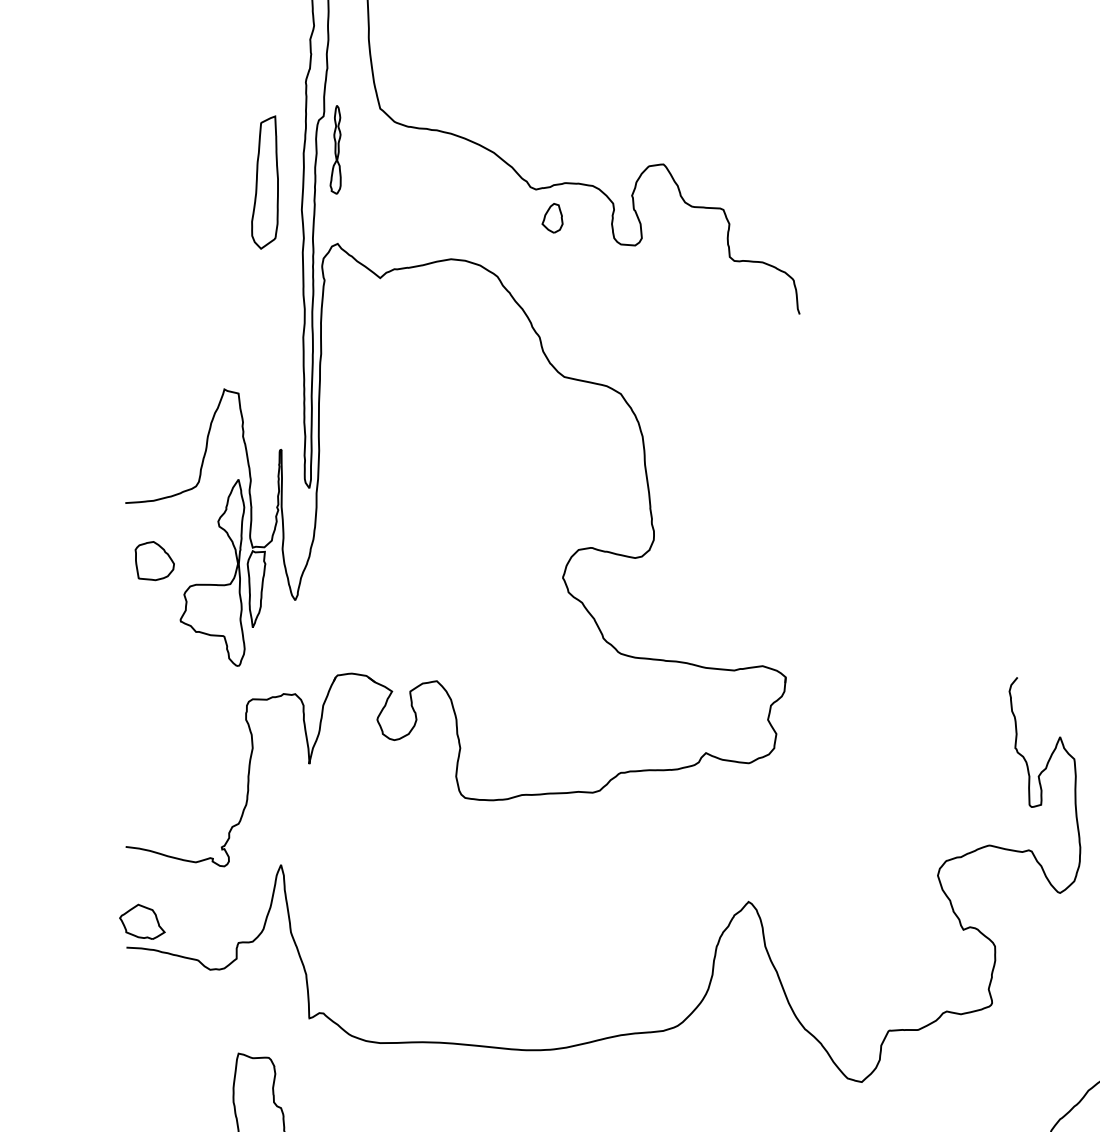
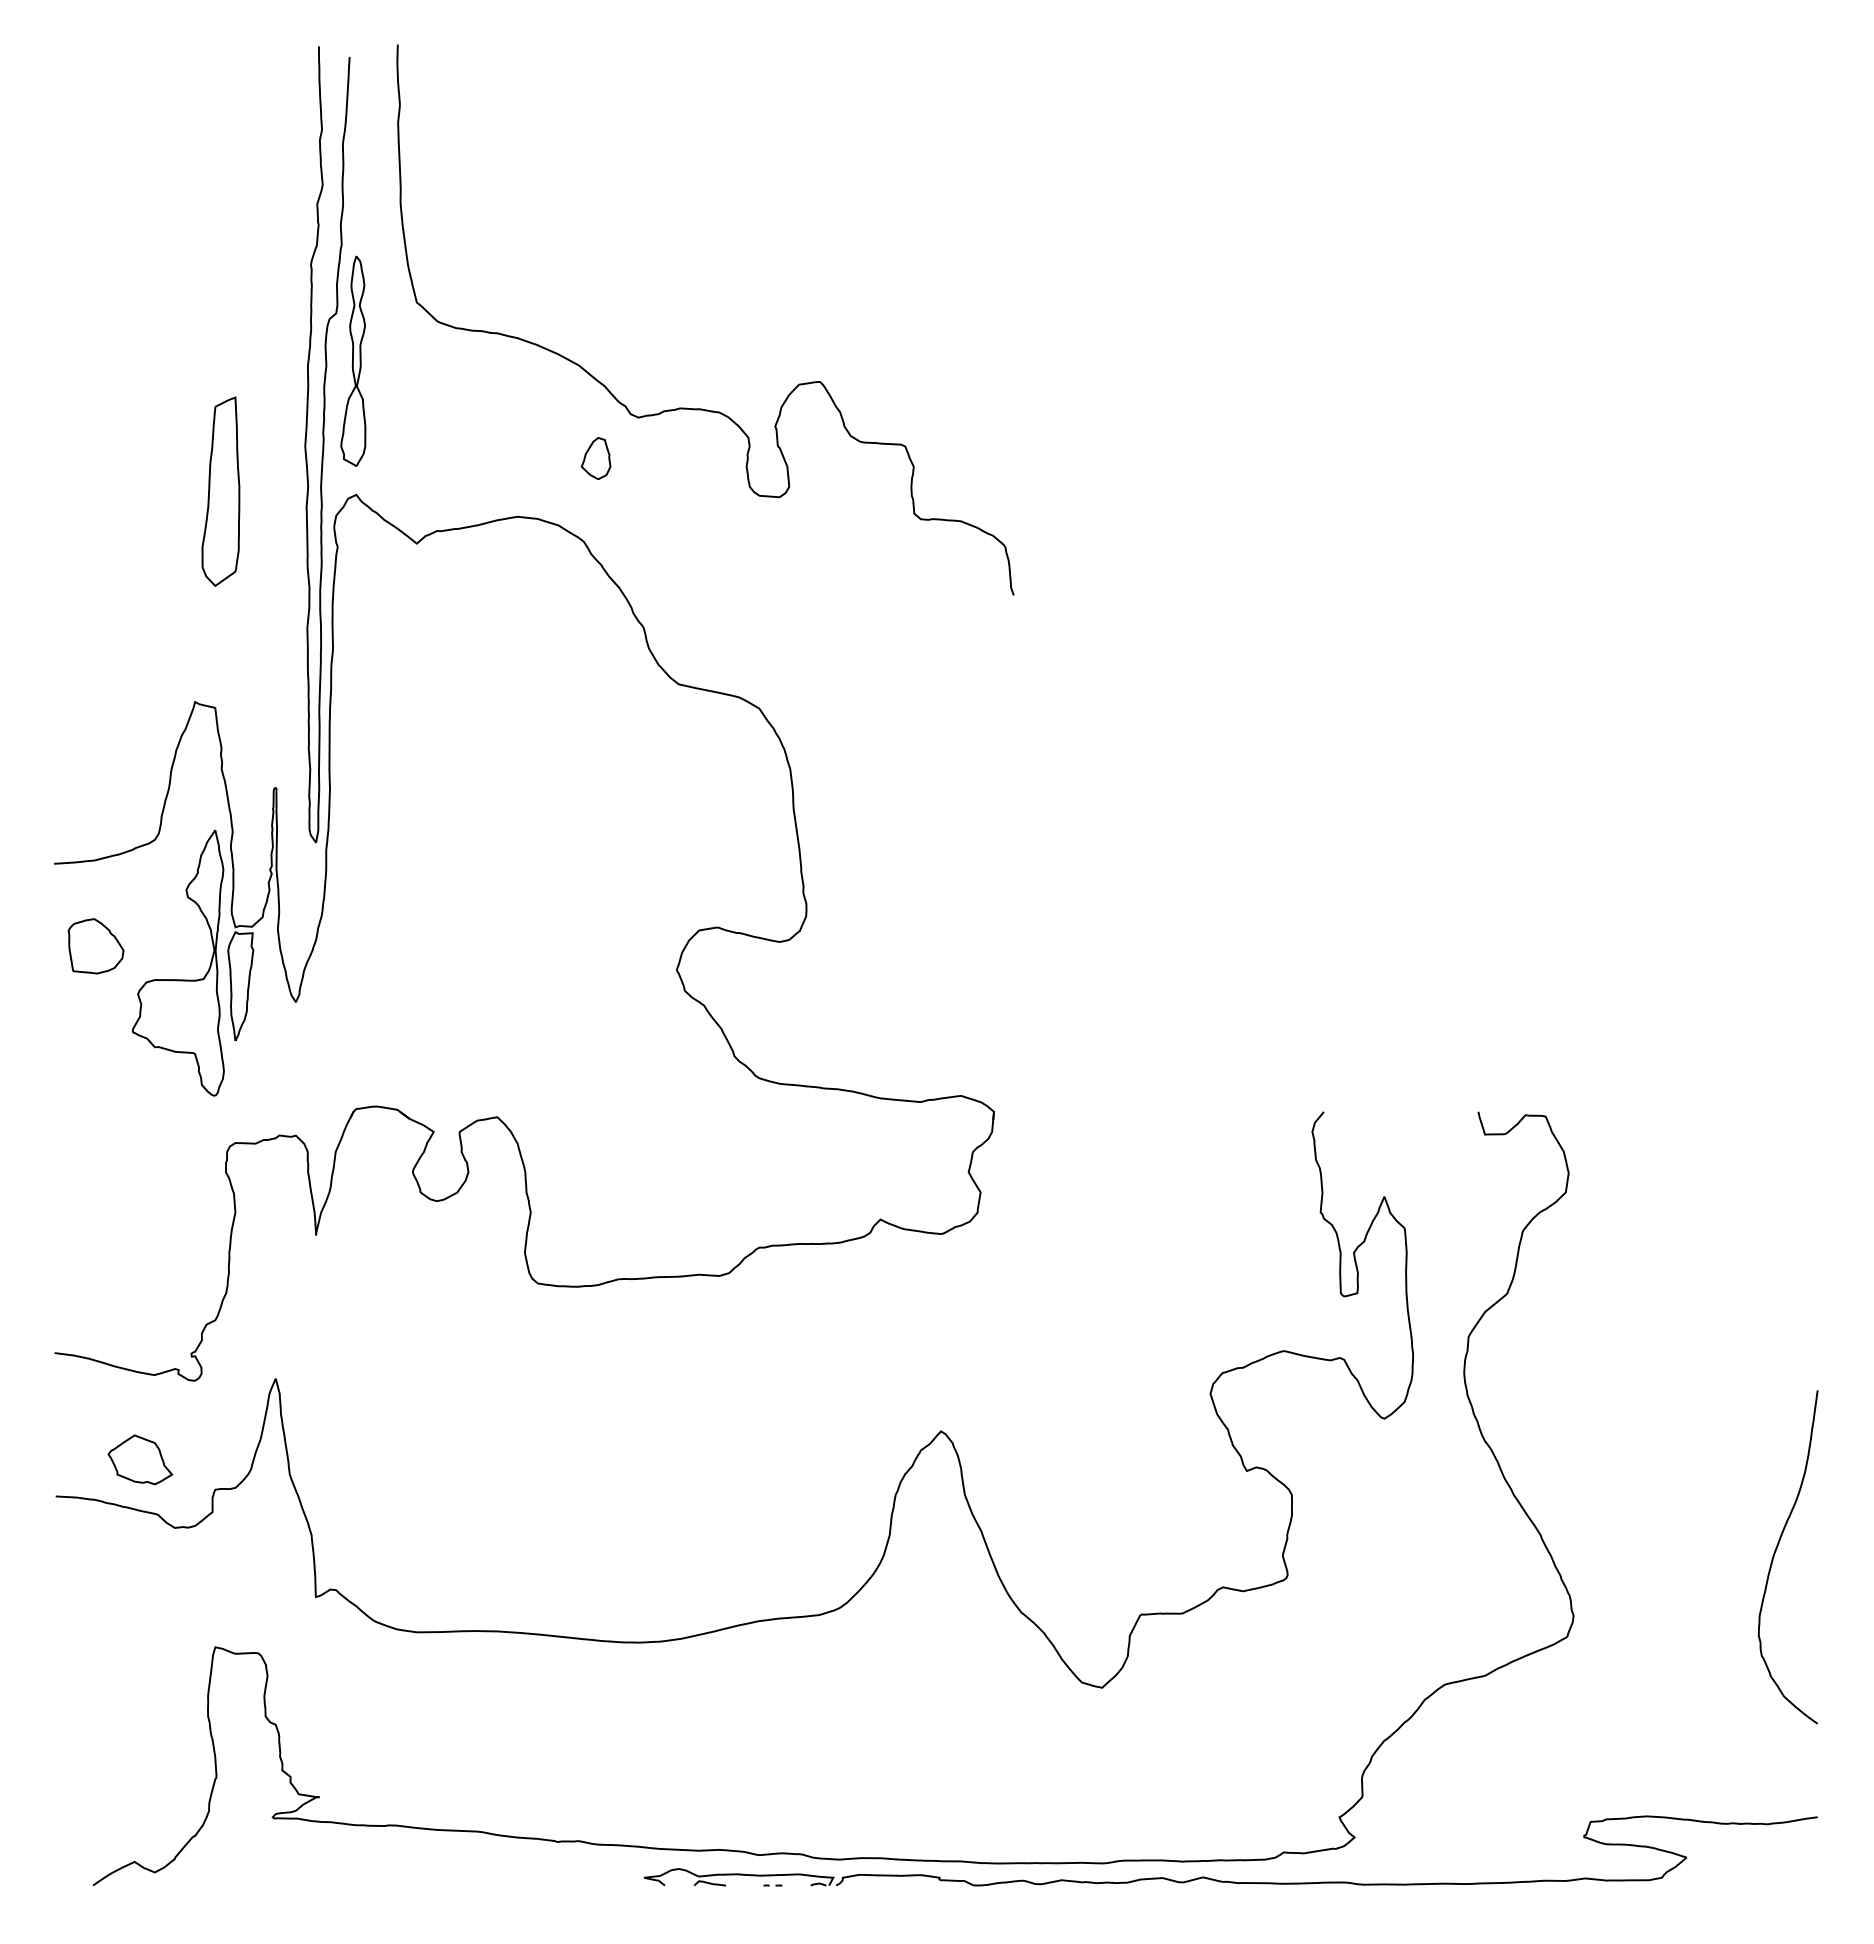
part: (335, 149) -> (353, 360), size x1.67
part: (264, 182) -> (220, 491), moved
part: (552, 218) -> (595, 458), moved
part: (142, 921) -> (140, 1459), moved

